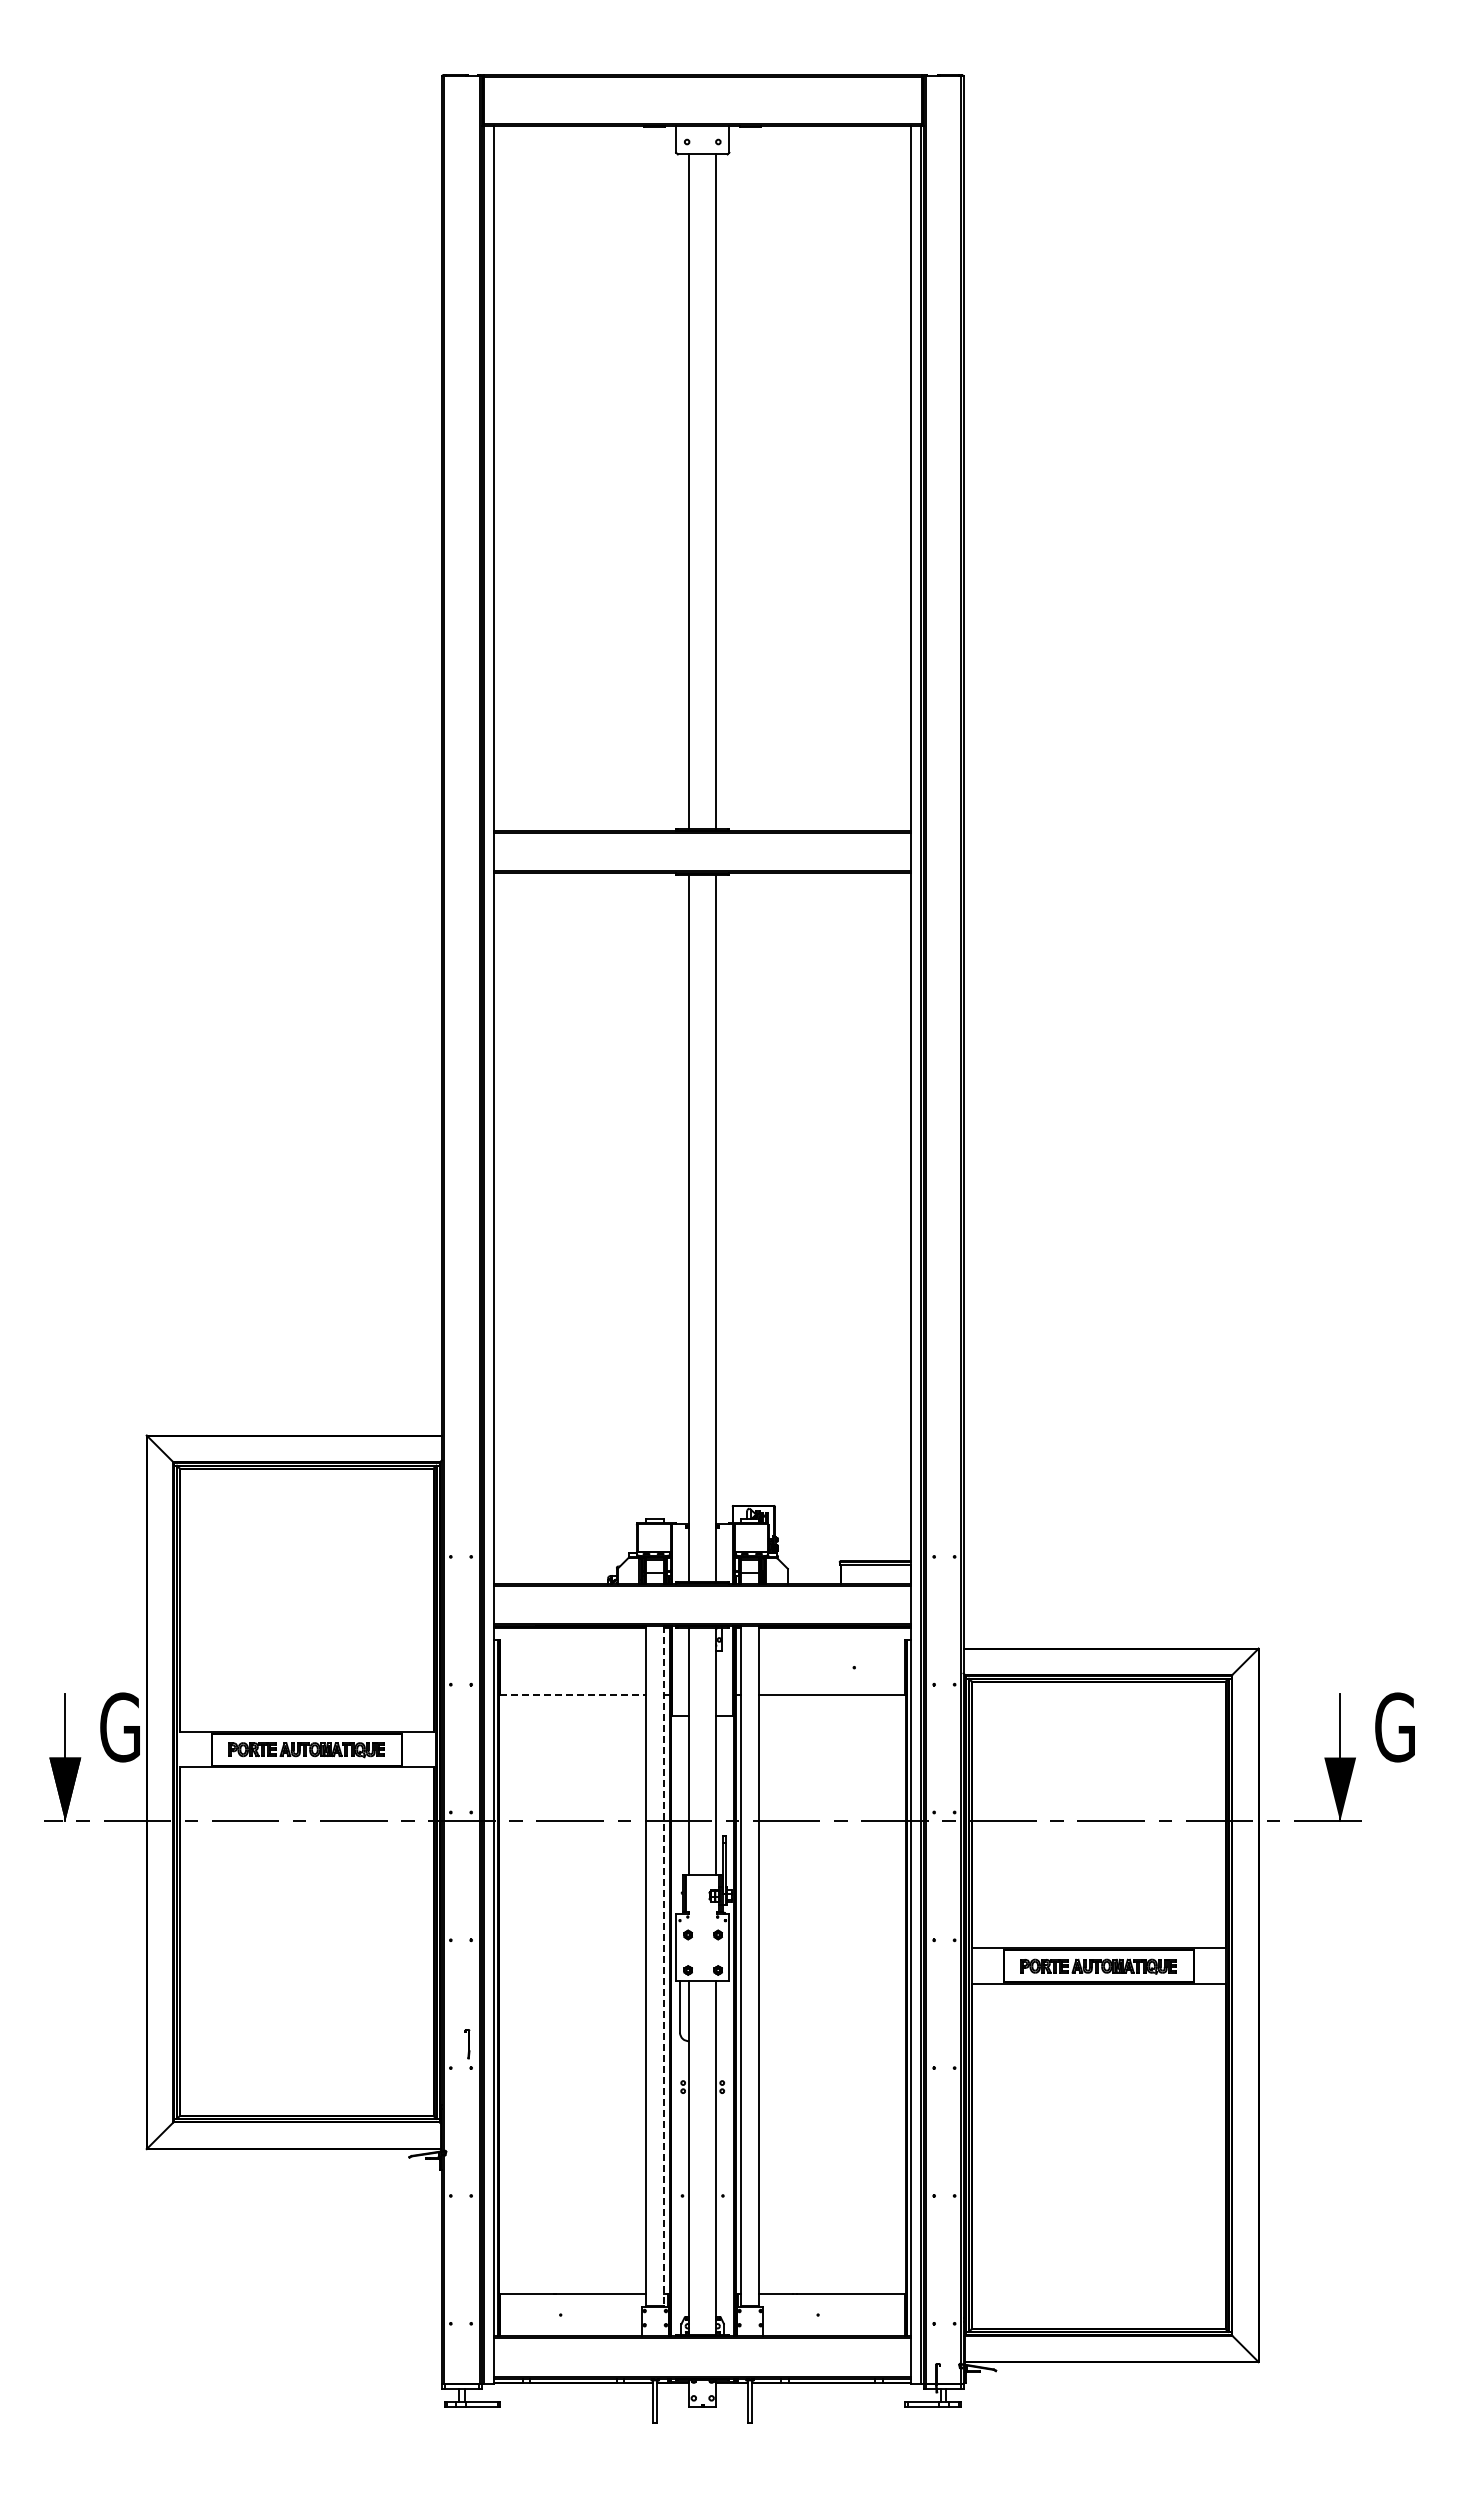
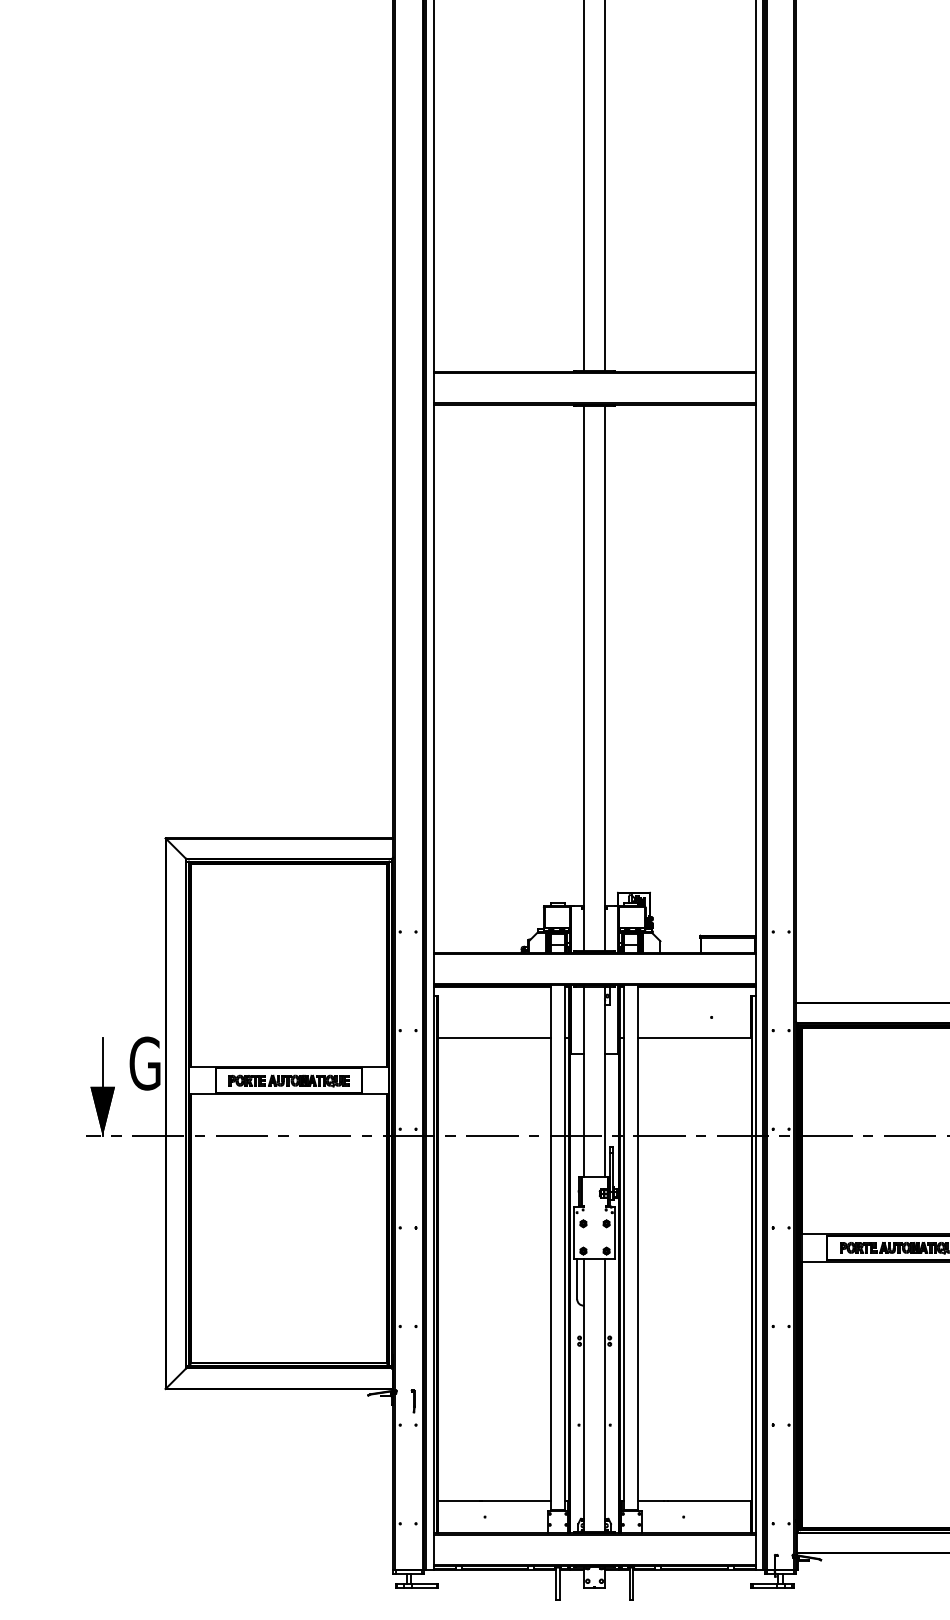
line: (573, 1694) -> (494, 1038), dashed -> solid
line: (664, 1965) -> (565, 1247), dashed -> solid
part: (467, 2044) -> (413, 1401), moved

